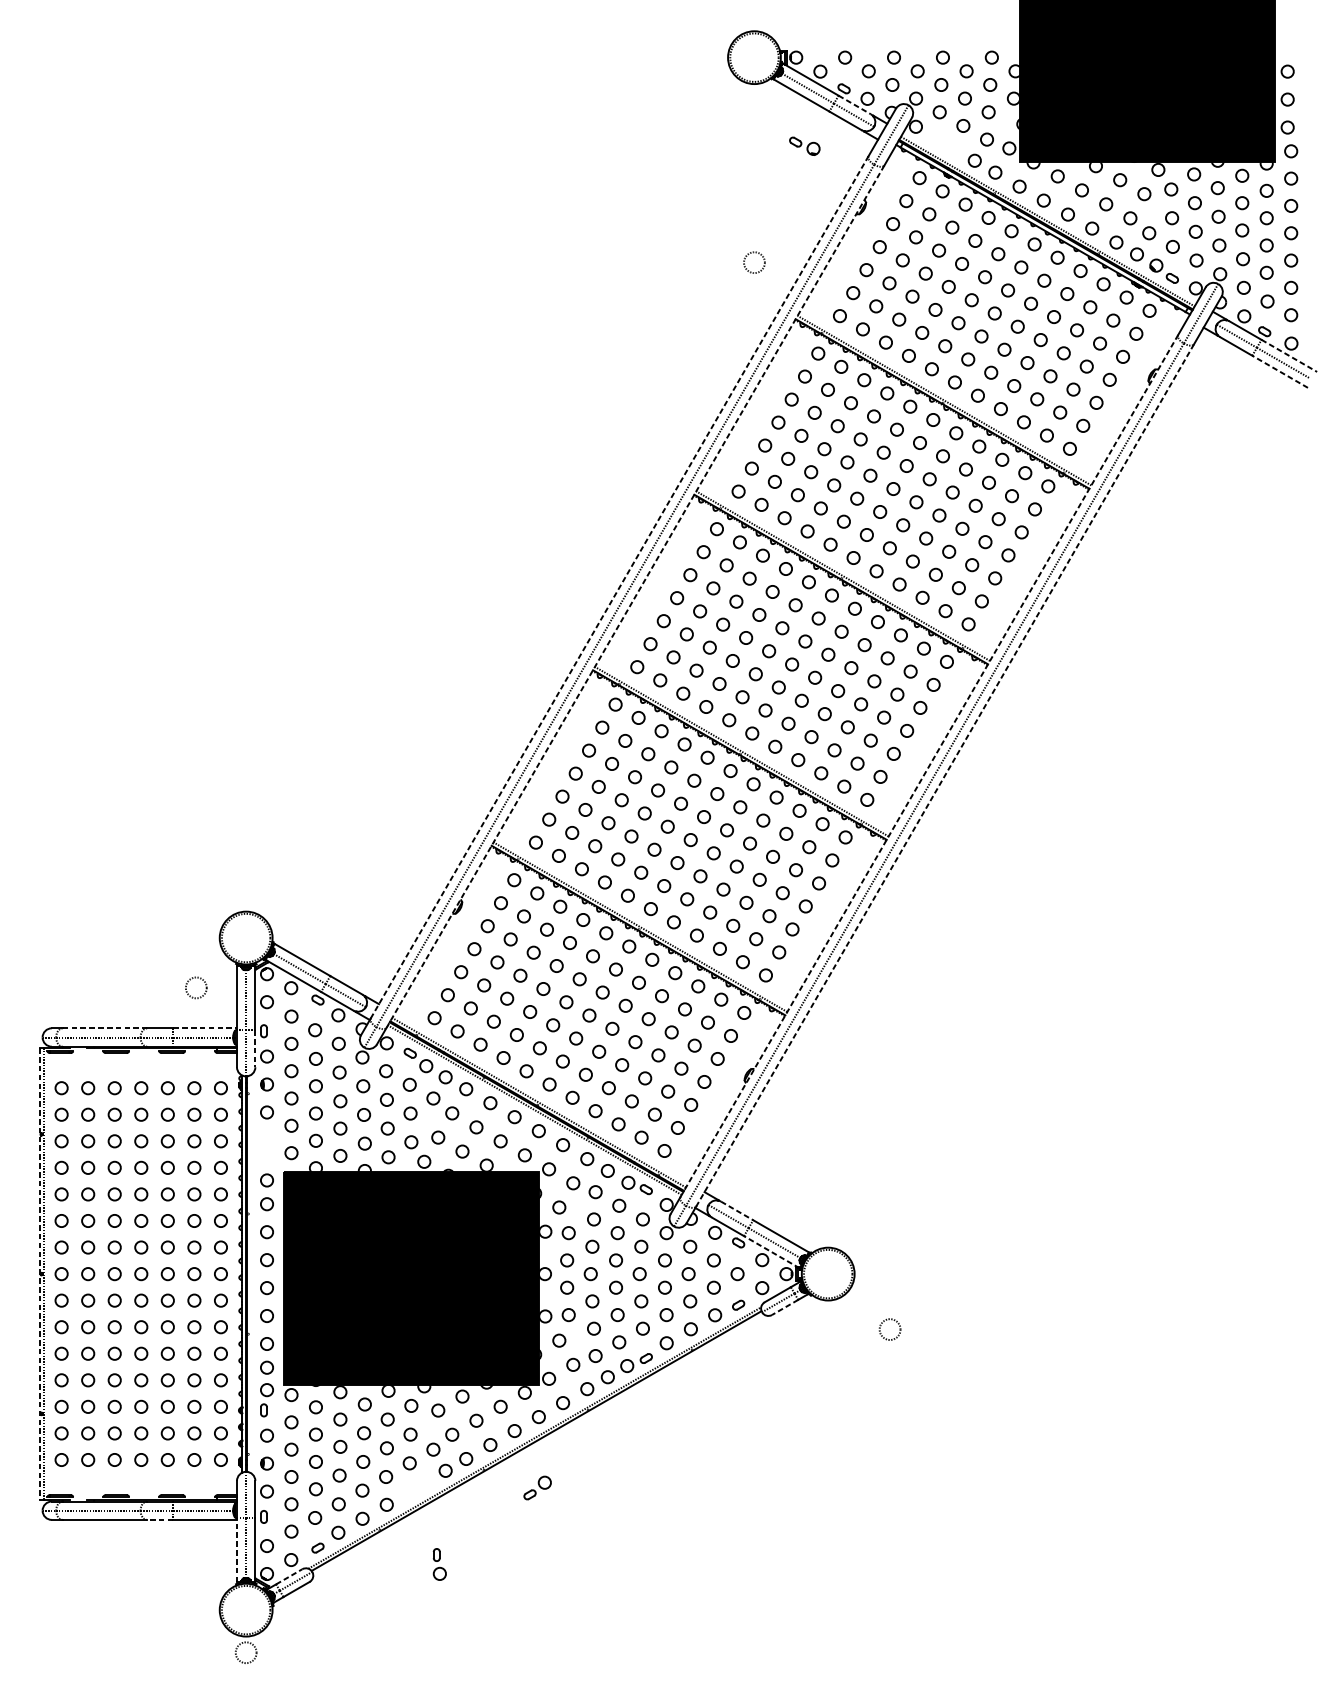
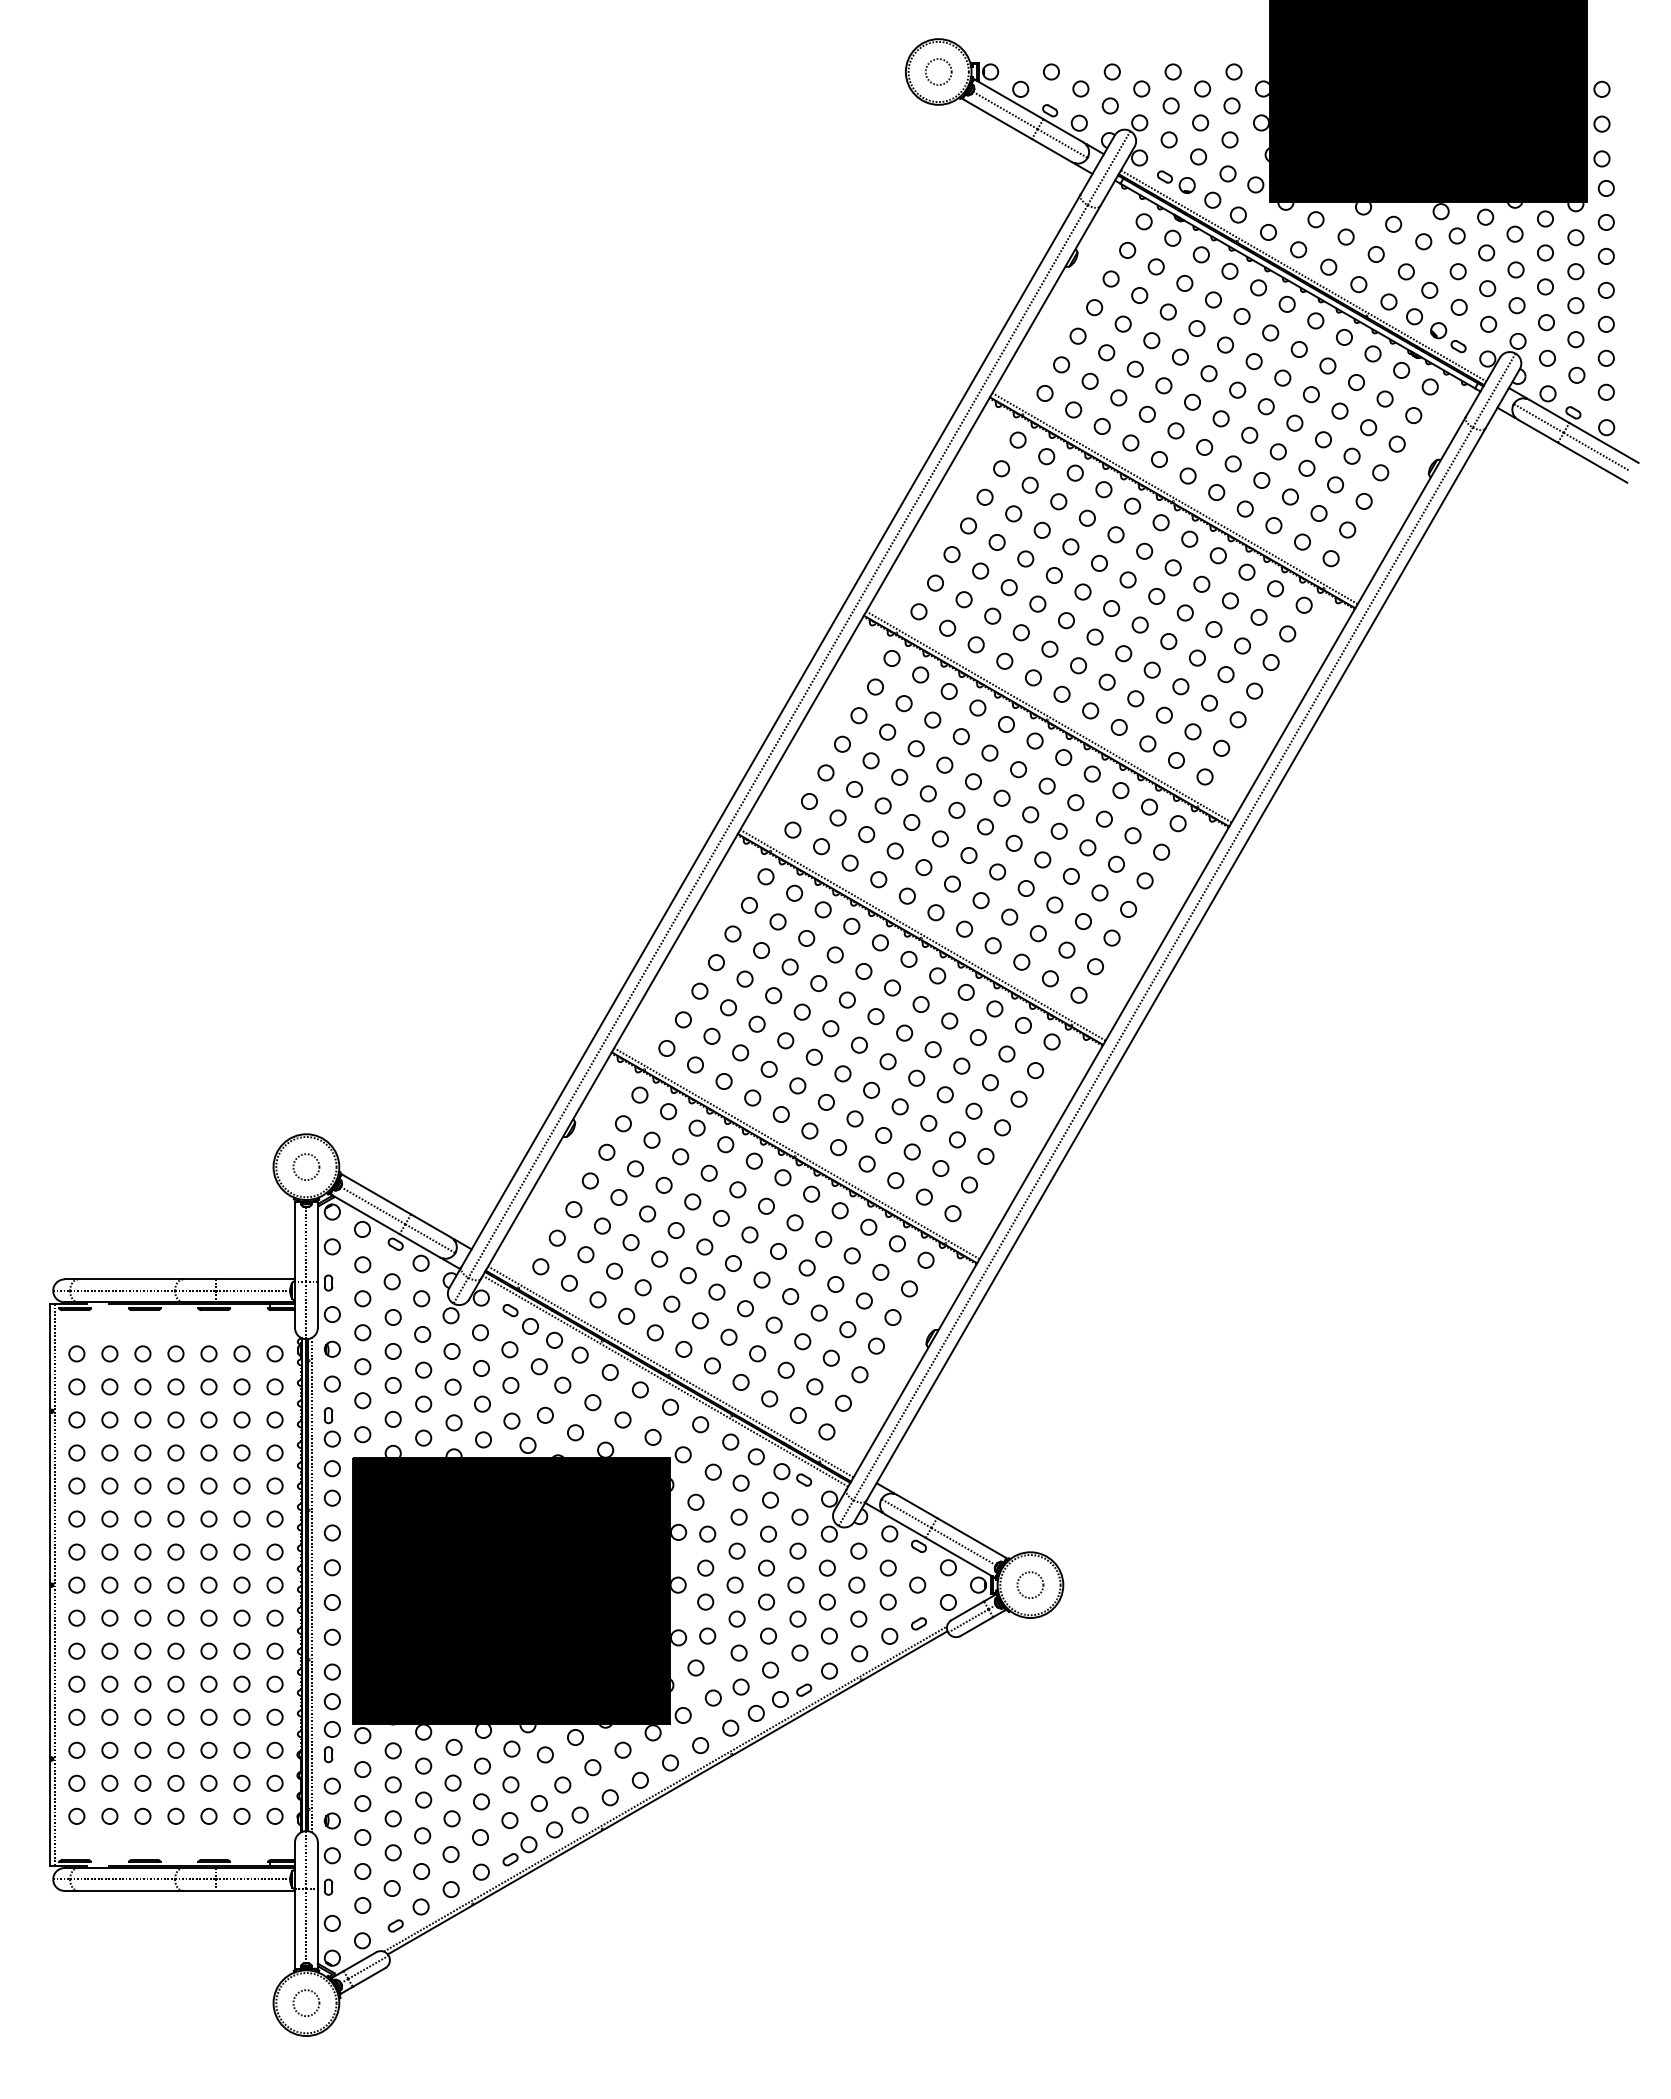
line: (854, 105) -> (1063, 131), dashed -> solid
part: (804, 145) -> (1176, 181), moved
circle: (754, 262) -> (938, 71), moved
line: (1289, 355) -> (1604, 442), dashed -> solid
line: (1280, 371) -> (1592, 462), dashed -> solid
line: (620, 587) -> (771, 730), dashed -> solid
line: (635, 596) -> (790, 742), dashed -> solid
line: (929, 765) -> (1156, 952), dashed -> solid
line: (944, 775) -> (1175, 965), dashed -> solid
circle: (196, 987) -> (306, 1166), moved
line: (105, 1028) -> (131, 1279), dashed -> solid
line: (205, 1028) -> (255, 1279), dashed -> solid
line: (255, 1049) -> (317, 1305), dashed -> solid
line: (737, 1210) -> (917, 1506), dashed -> solid
line: (771, 1251) -> (960, 1557), dashed -> solid
line: (251, 1273) -> (312, 1584), added
line: (40, 1274) -> (50, 1585), dashed -> solid
line: (784, 1307) -> (976, 1626), dashed -> solid
circle: (890, 1329) -> (1030, 1584), moved
part: (537, 1488) -> (519, 1851), moved
line: (159, 1519) -> (198, 1890), dashed -> solid
line: (237, 1550) -> (295, 1928), dashed -> solid
part: (439, 1564) -> (331, 1427), moved
line: (289, 1576) -> (360, 1961), dashed -> solid
circle: (246, 1652) -> (306, 2002), moved

